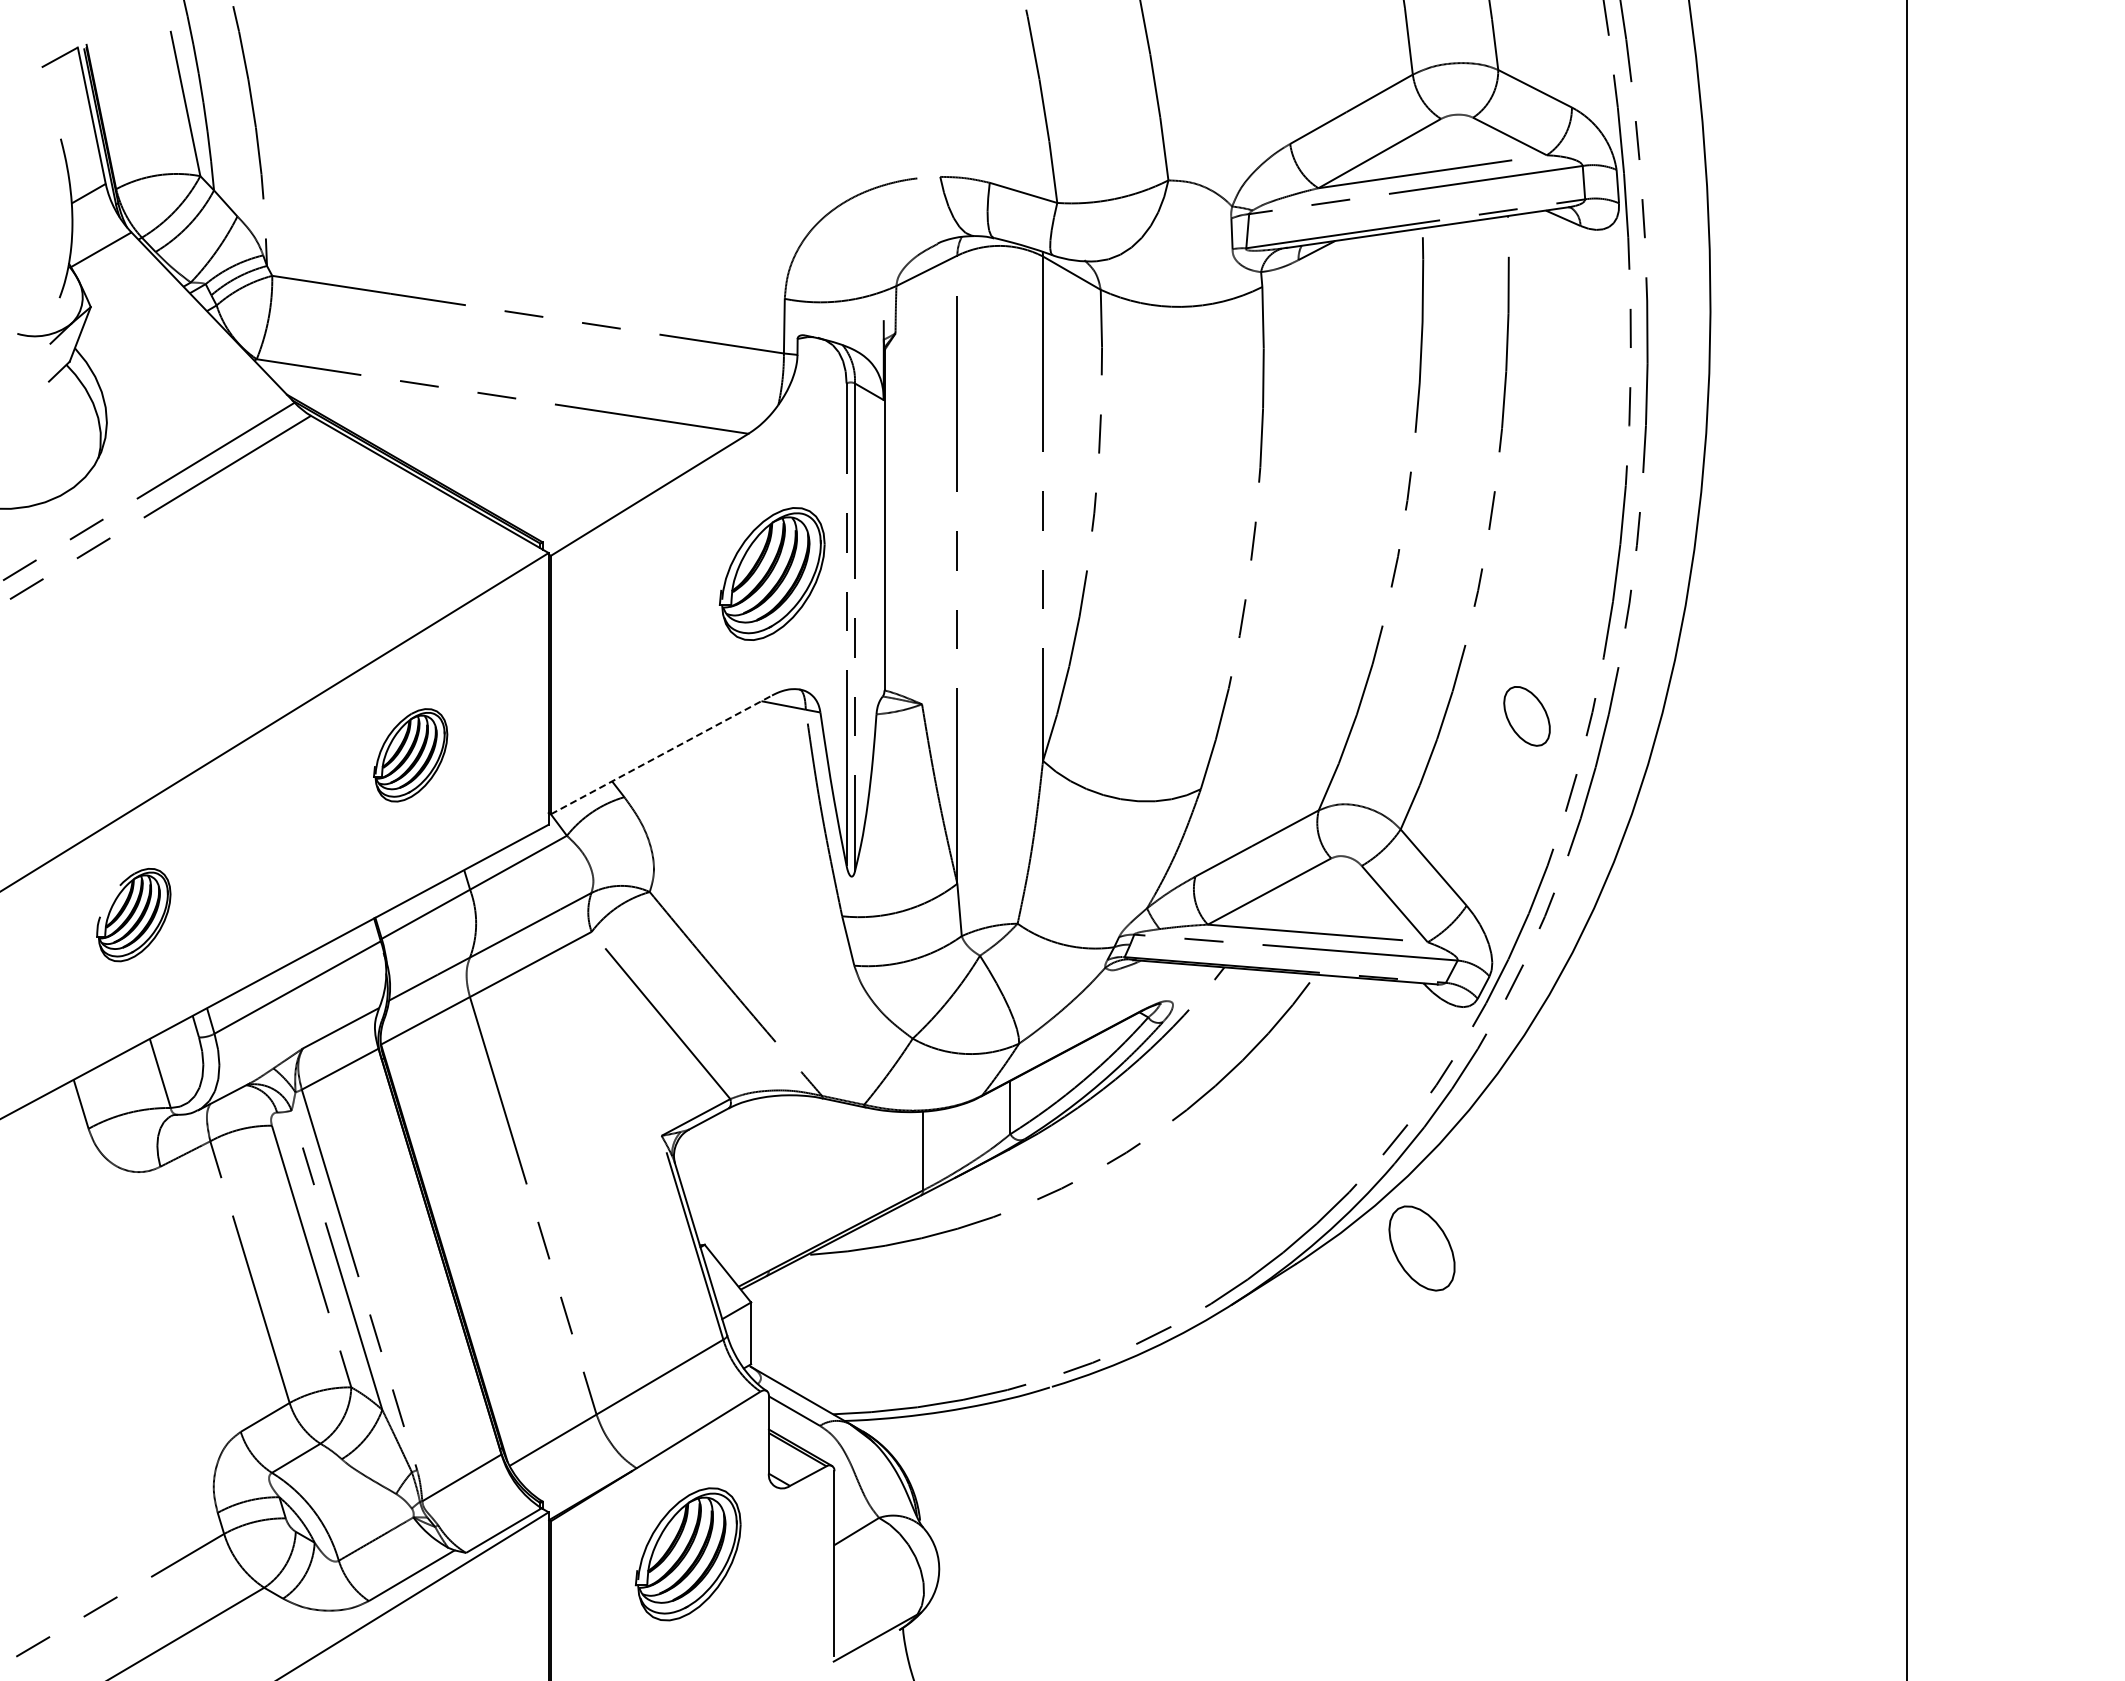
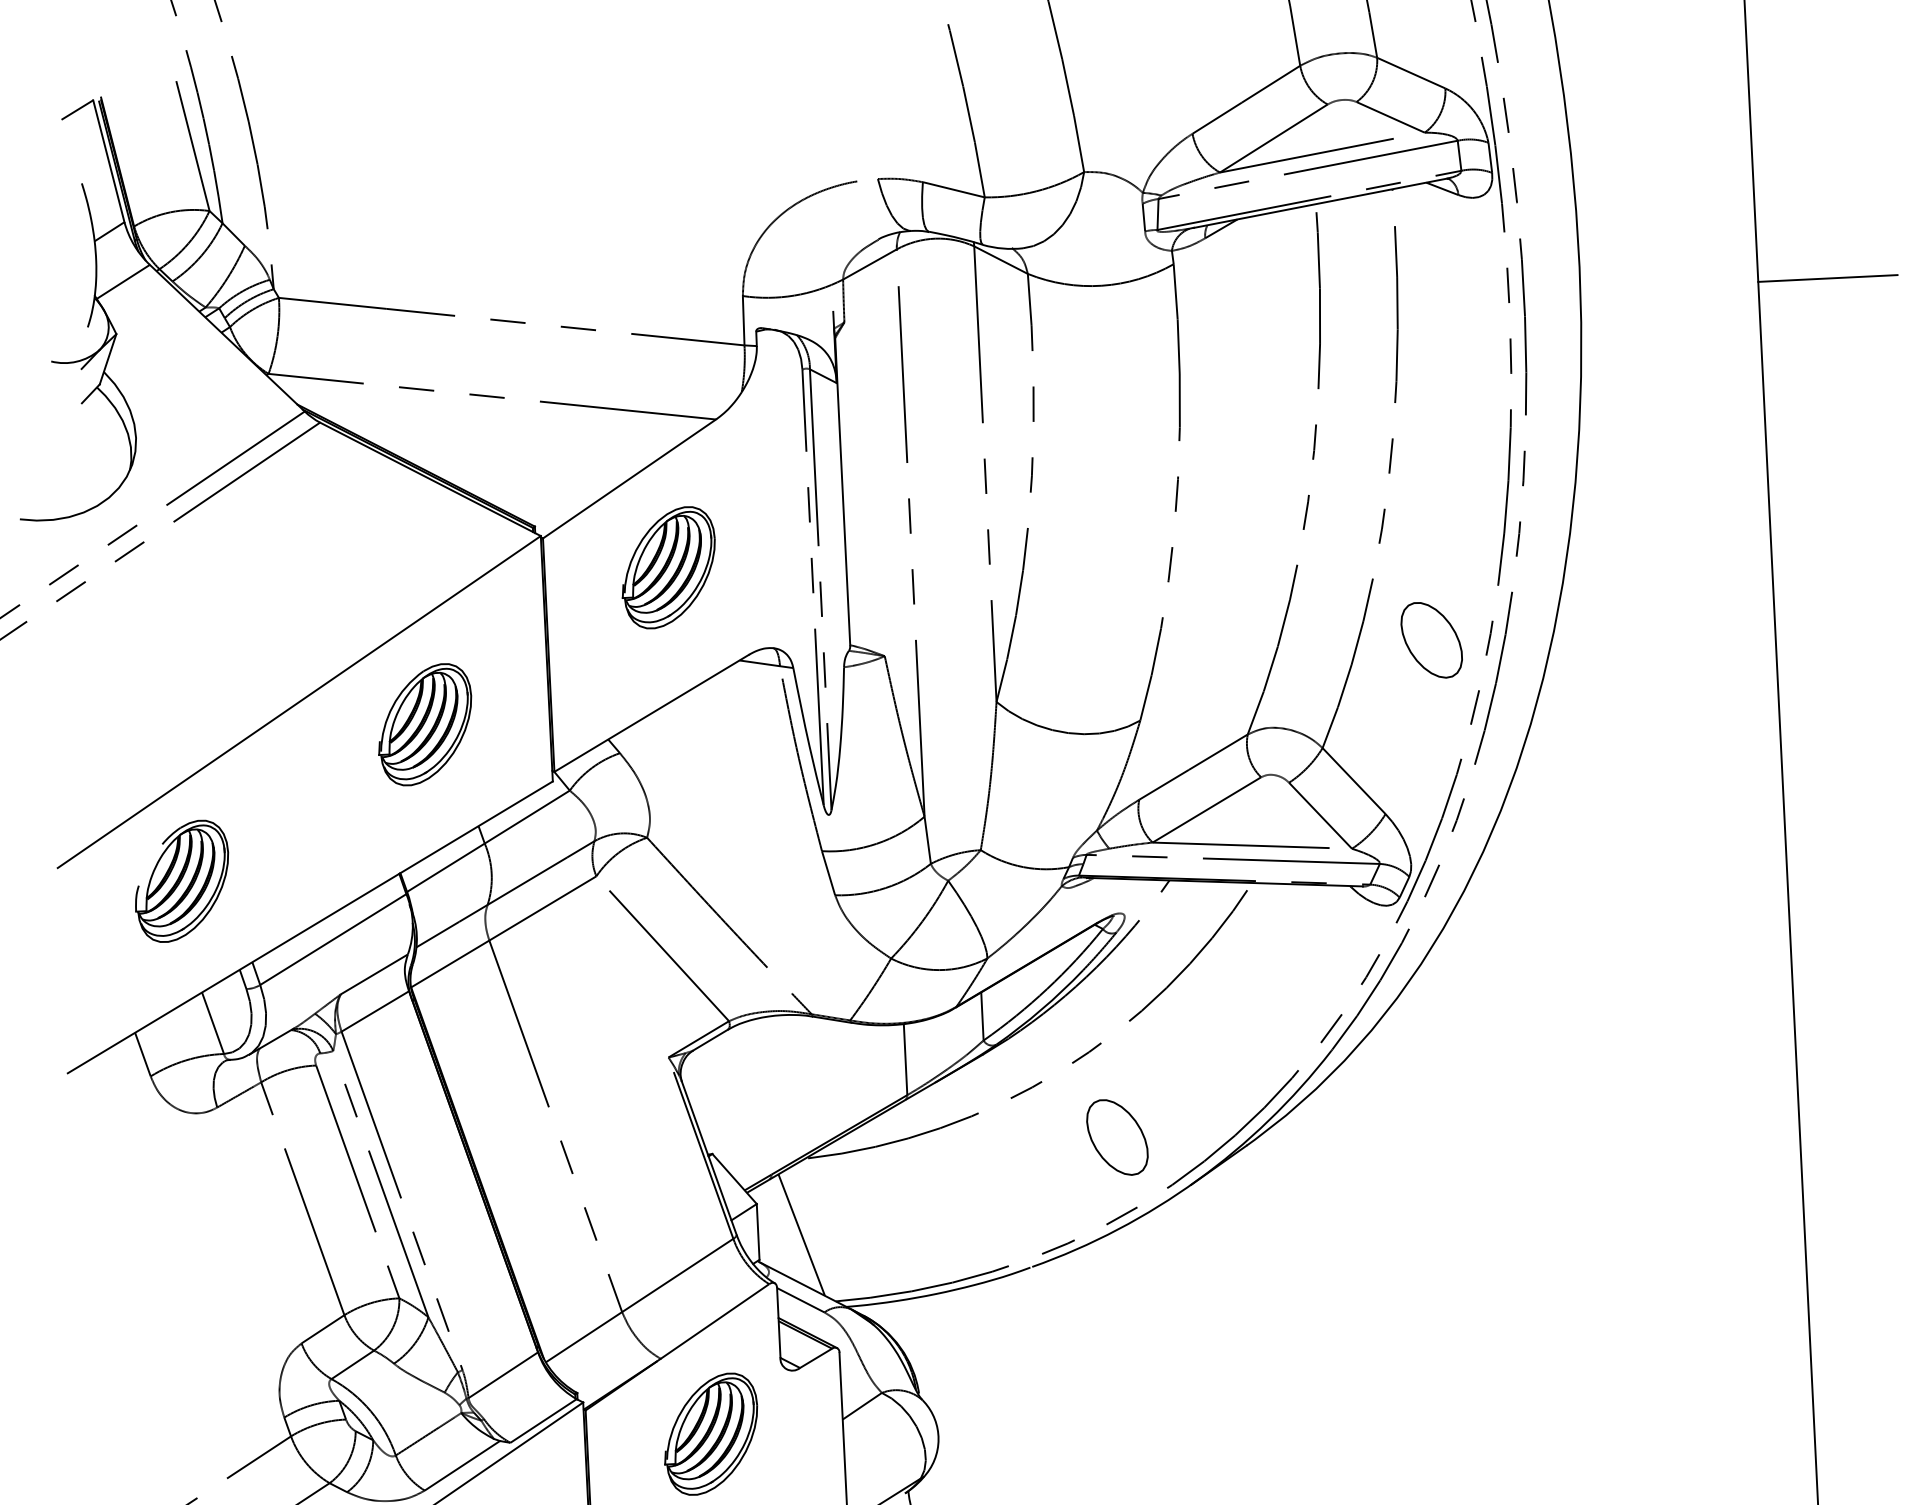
line: (1984, 338) -> (1828, 278), added
part: (771, 573) -> (668, 567), moved
part: (1526, 716) -> (1431, 640), size x1.43
line: (661, 754) -> (651, 713), dashed -> solid
part: (410, 755) -> (424, 725), size x1.43
part: (133, 914) -> (181, 880), size x1.43
part: (1421, 1248) -> (1116, 1137), moved
line: (798, 1338) -> (801, 1234), added

